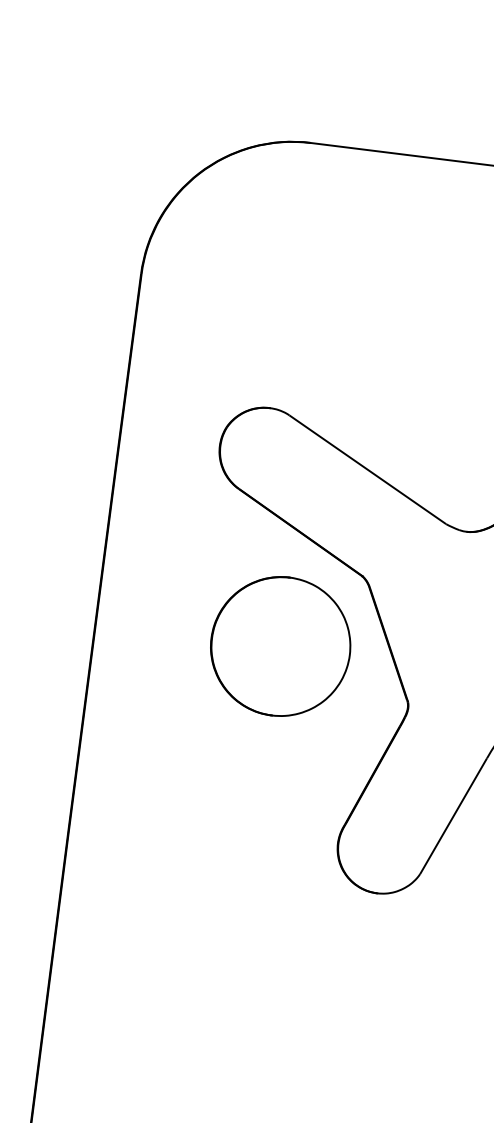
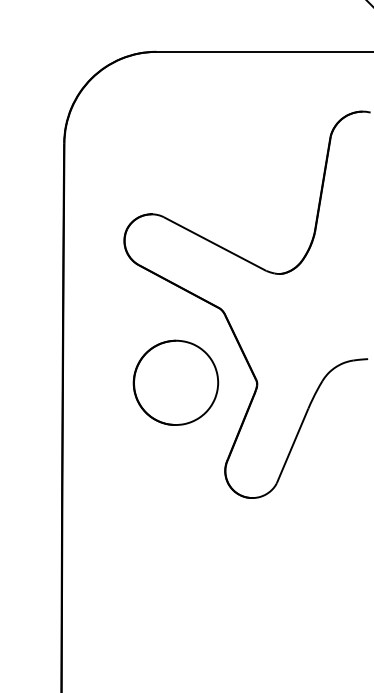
part: (280, 645) -> (175, 382), moved

